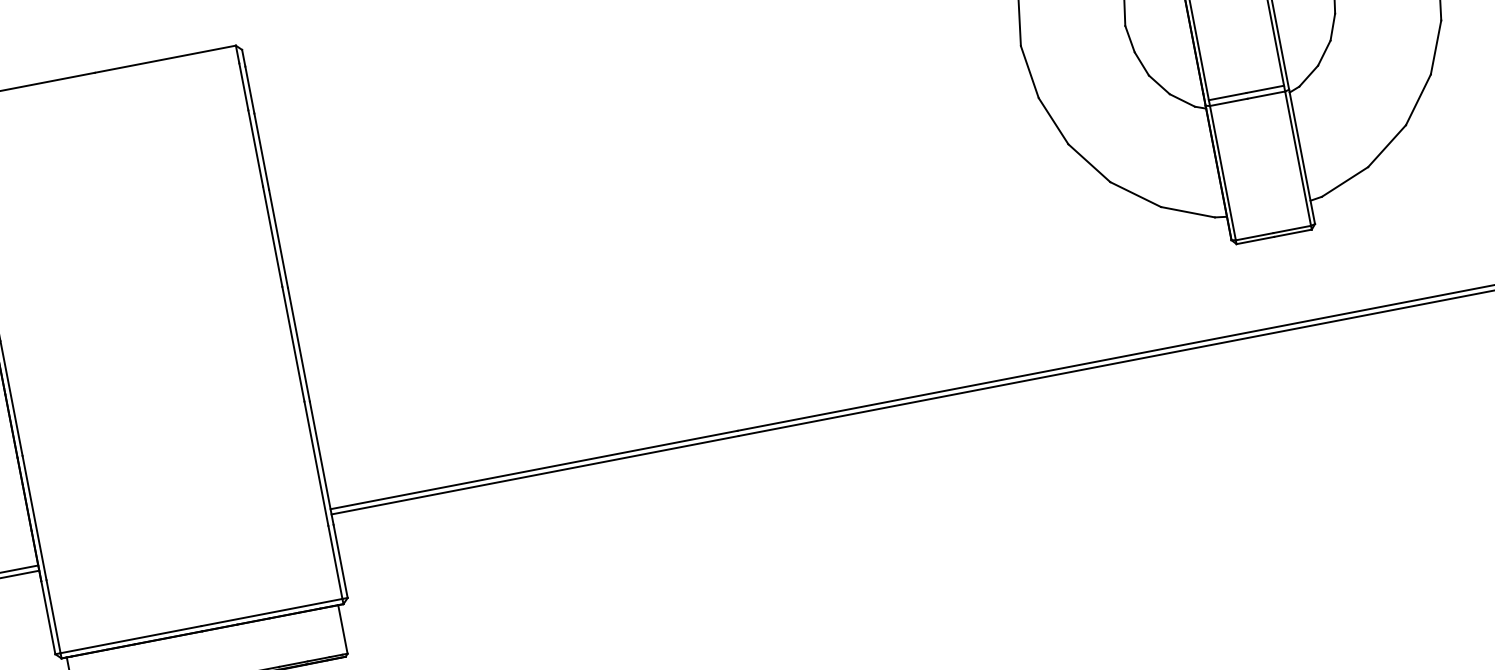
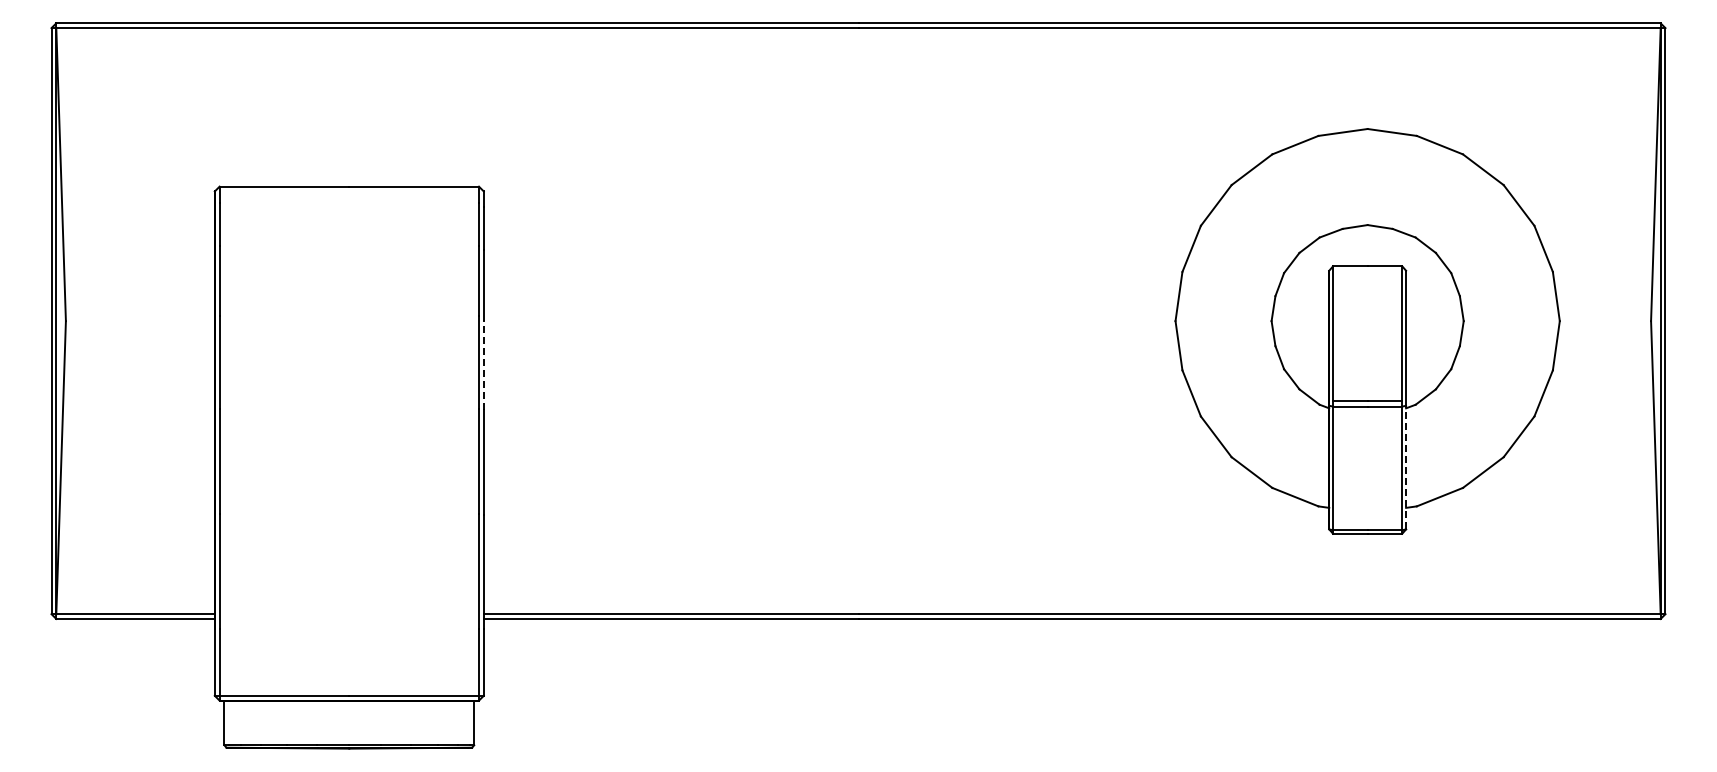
line: (1302, 156) -> (1406, 467), solid -> dashed
line: (277, 237) -> (483, 364), solid -> dashed

